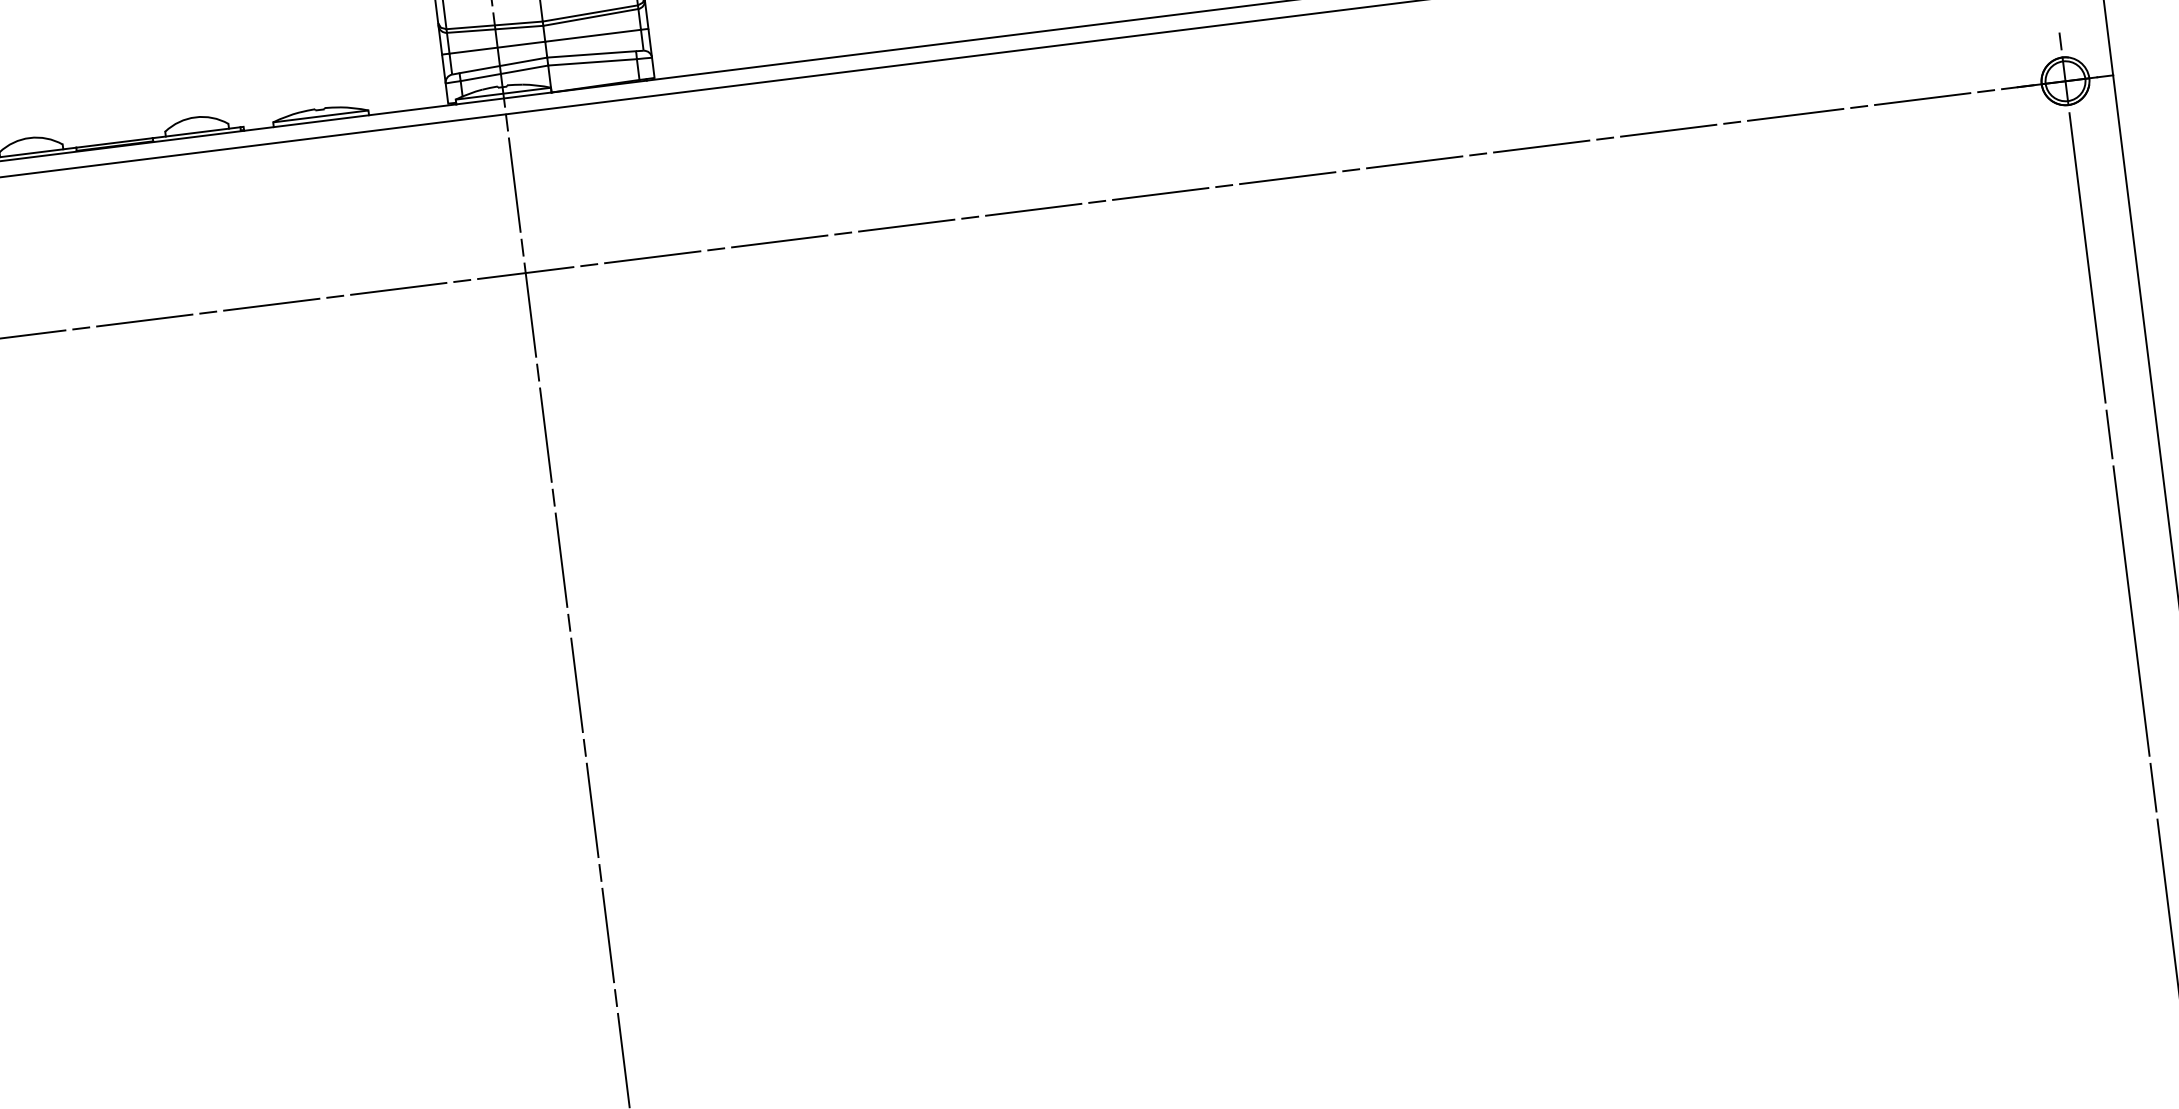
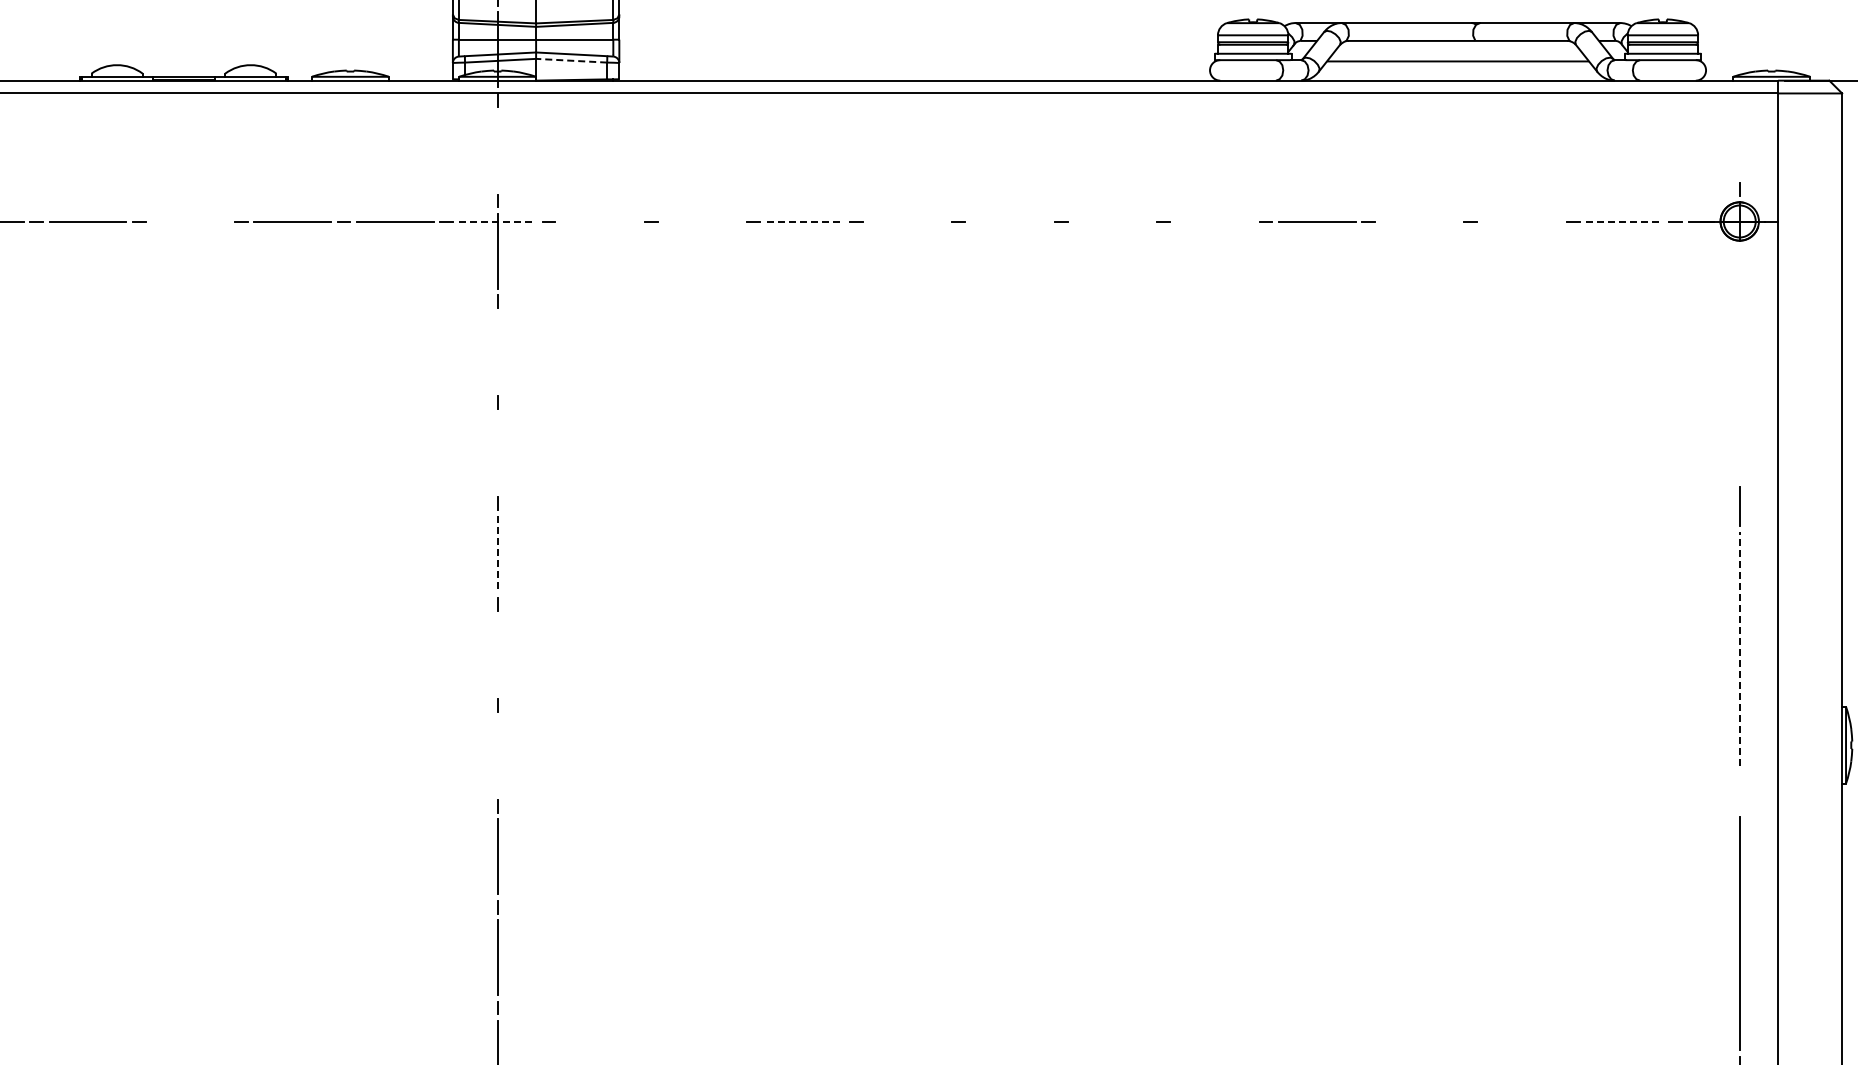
line: (592, 62) -> (571, 60), solid -> dashed
line: (1923, 98) -> (1625, 221), solid -> dashed
line: (1794, 114) -> (1521, 221), removed
line: (1668, 130) -> (1419, 221), removed
line: (1414, 162) -> (1214, 221), removed
line: (1286, 178) -> (1111, 221), removed
line: (514, 185) -> (497, 150), removed
line: (1160, 194) -> (1009, 221), removed
line: (1033, 209) -> (907, 221), removed
line: (907, 225) -> (805, 221), solid -> dashed
line: (779, 241) -> (702, 221), removed
line: (651, 257) -> (599, 221), removed
line: (2087, 257) -> (1739, 363), removed
line: (526, 272) -> (498, 221), solid -> dashed
line: (143, 320) -> (189, 221), removed
line: (545, 434) -> (497, 351), removed
line: (561, 559) -> (497, 452), removed
line: (2131, 610) -> (1739, 648), solid -> dashed
line: (576, 685) -> (497, 554), solid -> dashed
line: (2153, 787) -> (1739, 791), removed
line: (592, 809) -> (497, 654), removed
line: (607, 935) -> (497, 755), removed

